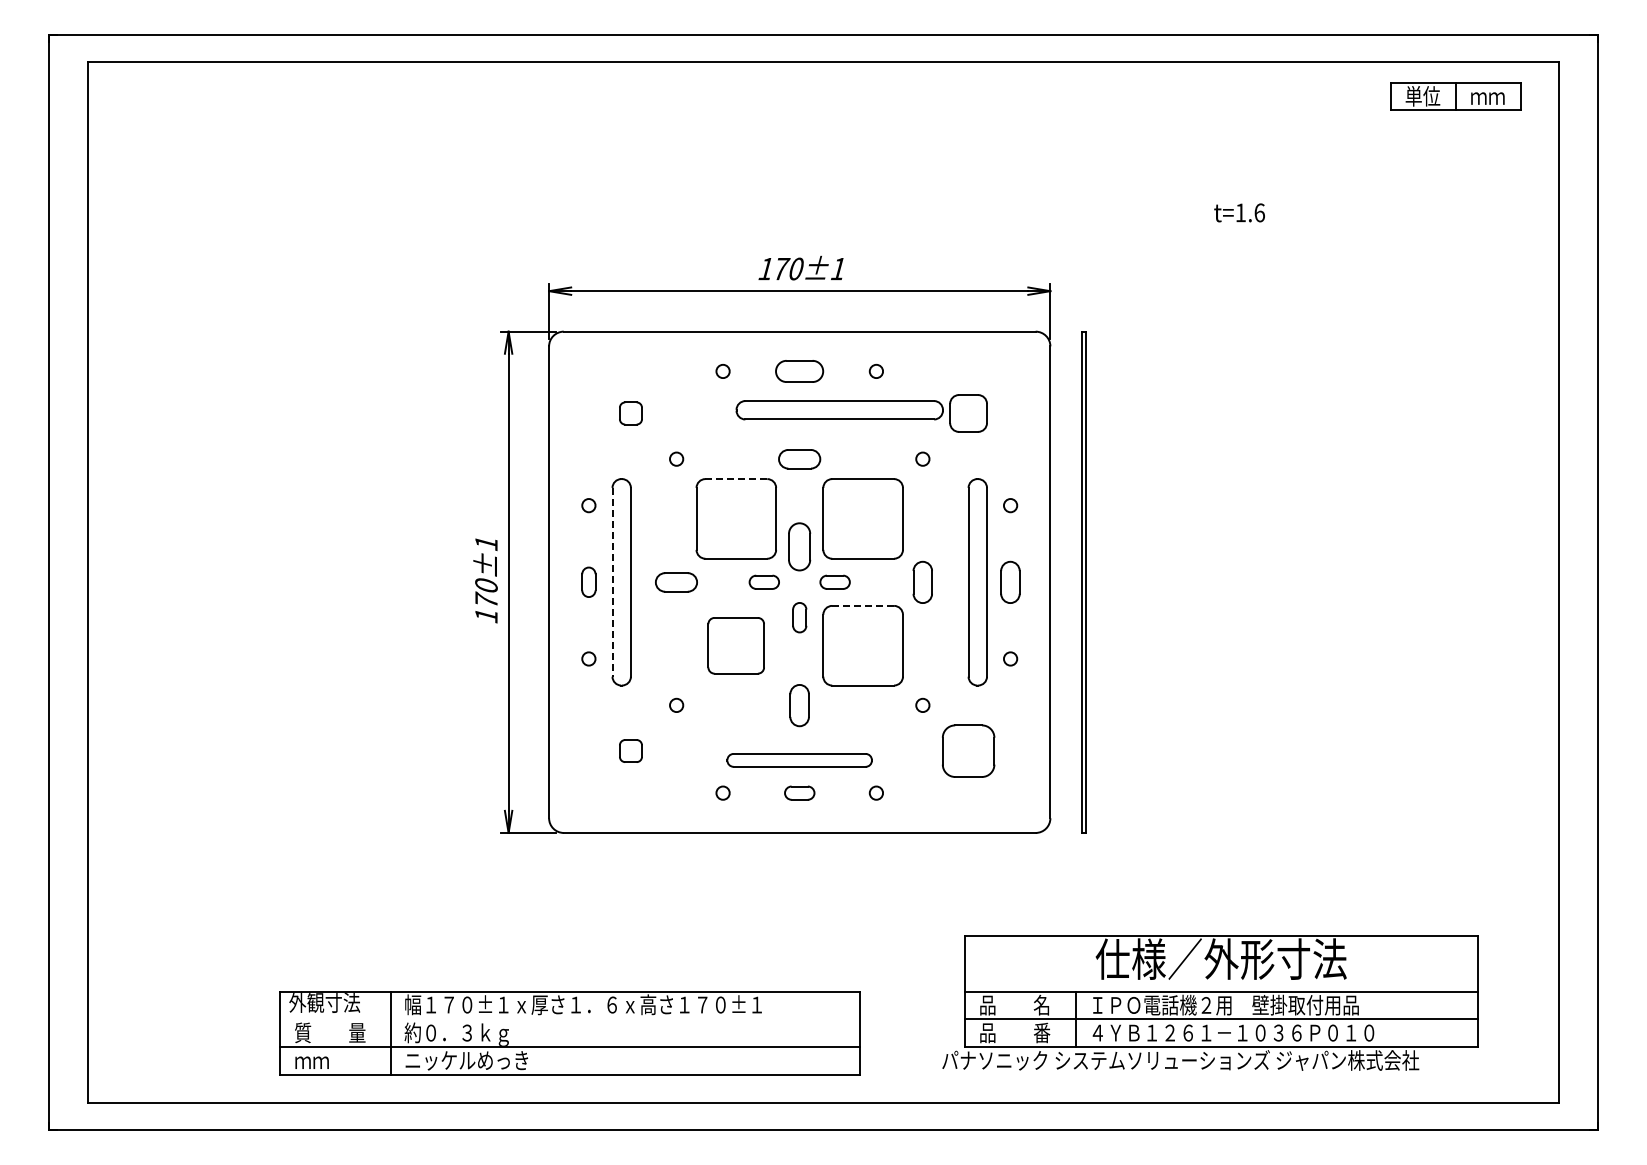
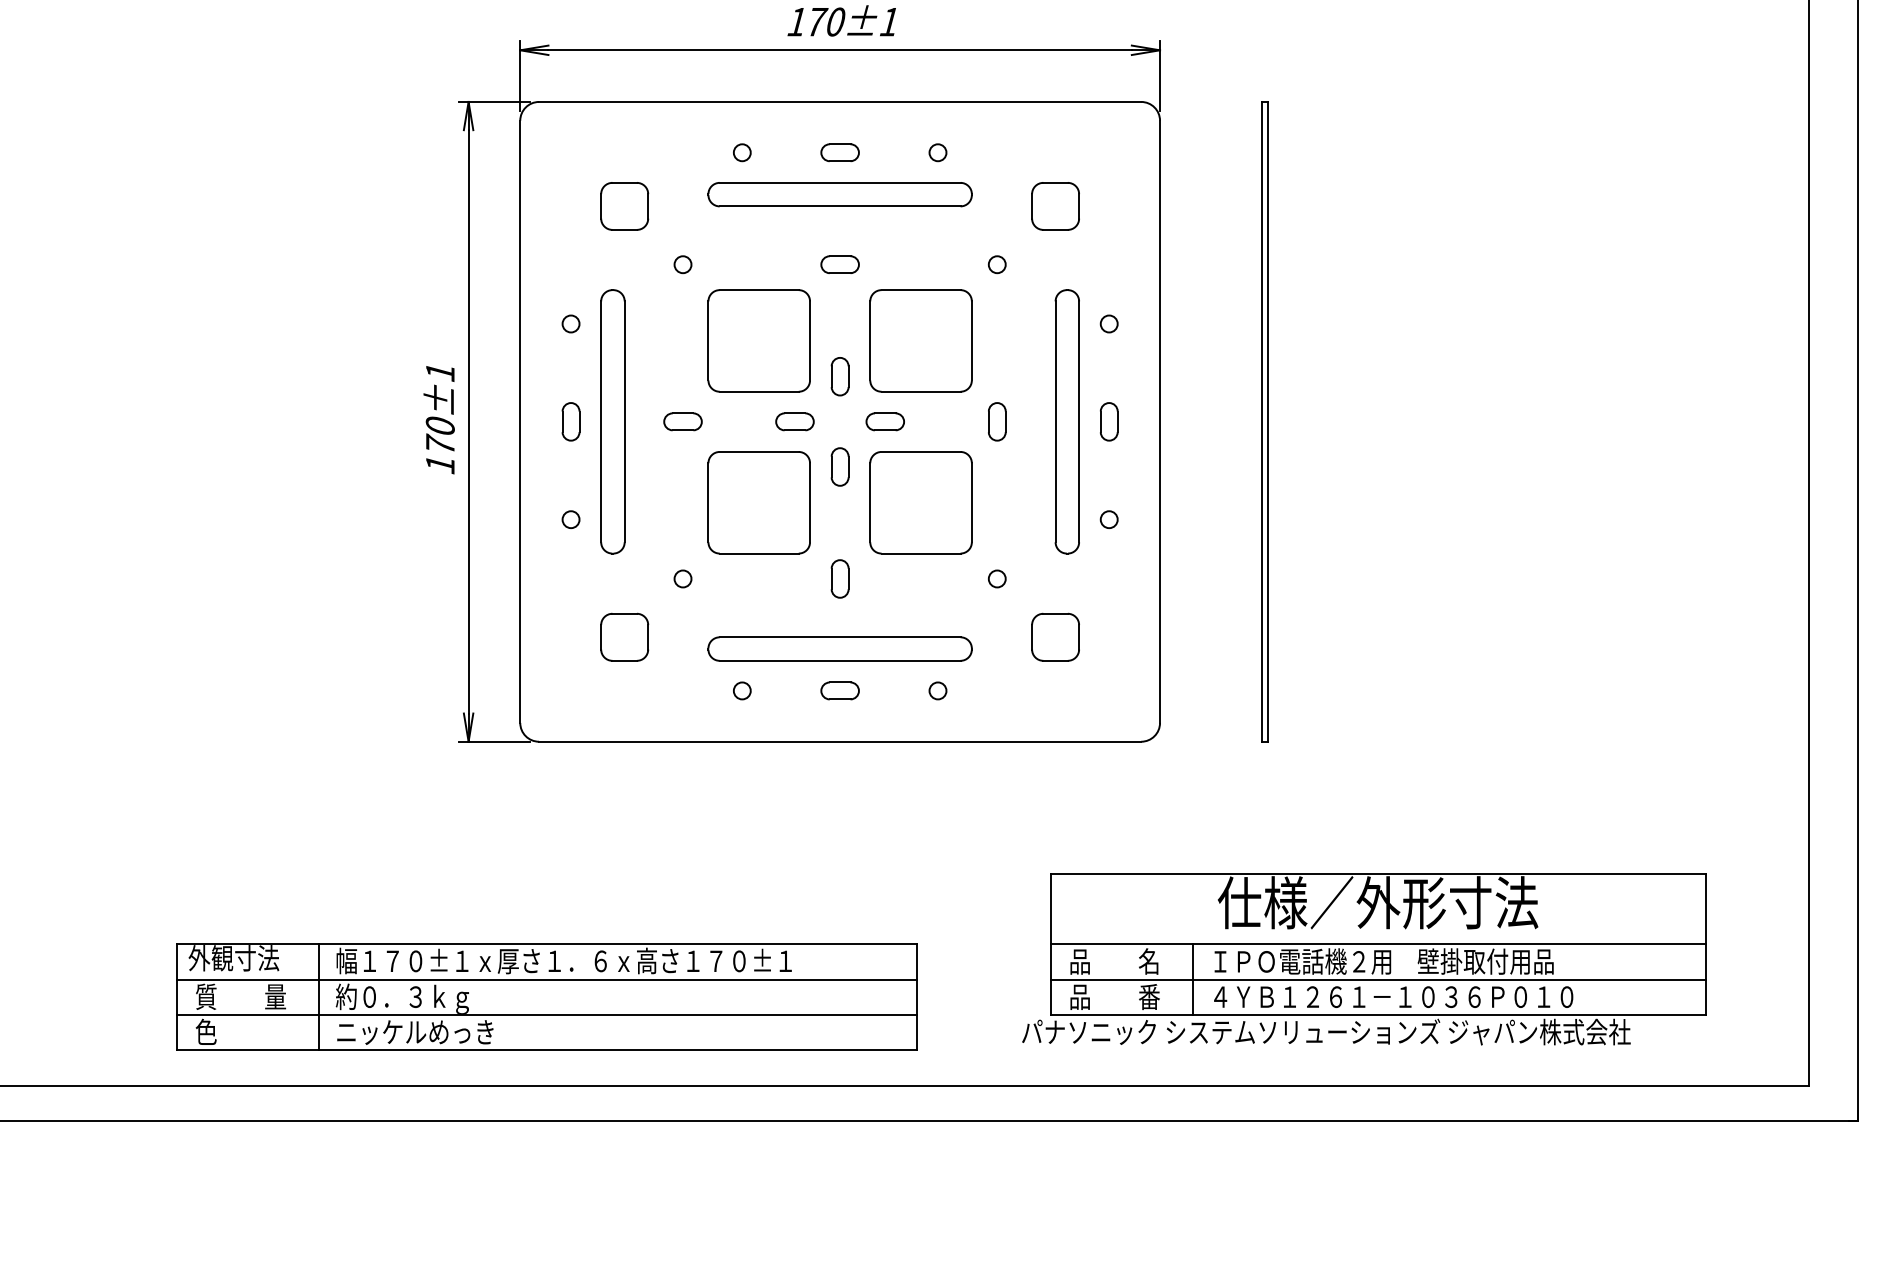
part: (799, 371) -> (839, 152), size x0.62
part: (839, 410) -> (839, 194), moved
part: (630, 413) -> (624, 206), size x1.67
part: (799, 458) -> (839, 263), size x0.71
line: (736, 479) -> (759, 290), dashed -> solid
part: (799, 546) -> (839, 376), size x0.62
part: (676, 581) -> (682, 420), size x0.71
part: (922, 581) -> (996, 420), size x0.71
part: (1010, 581) -> (1109, 420), size x0.71
line: (612, 582) -> (601, 422), dashed -> solid
part: (1083, 582) -> (1264, 422), moved
line: (863, 605) -> (921, 451), dashed -> solid
part: (735, 645) -> (758, 502), size x1.43
part: (799, 704) -> (839, 577), size x0.71
part: (630, 750) -> (624, 636), size x1.67
part: (968, 750) -> (1055, 636), size x0.71
part: (799, 760) -> (839, 649), size x1.43
line: (570, 1019) -> (547, 979), added
text: (311, 1060) -> (217, 1032), ｍｍ -> 色

